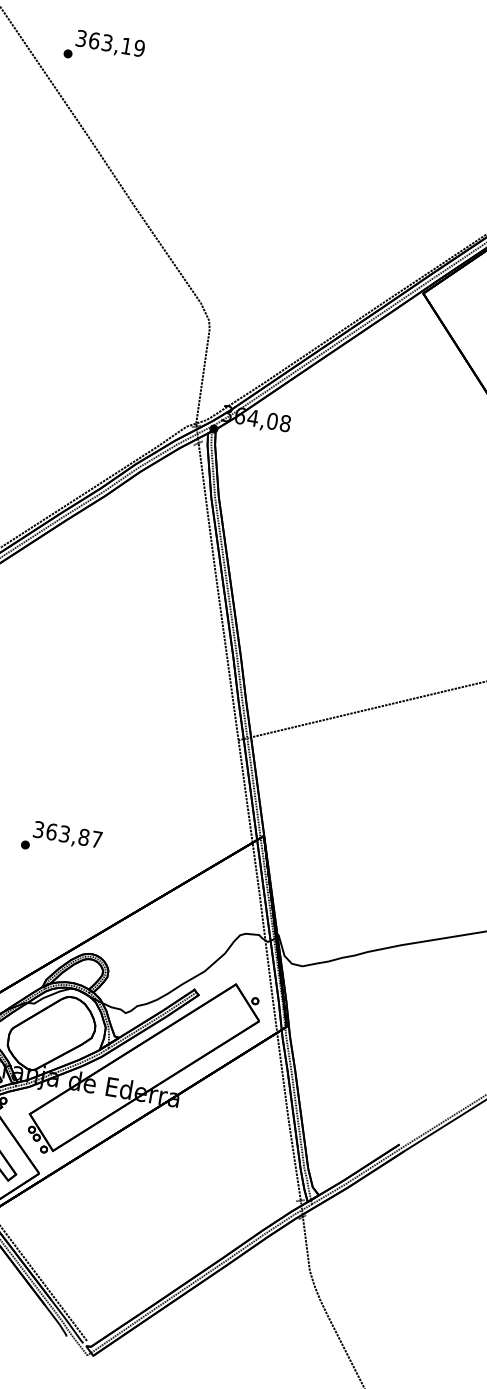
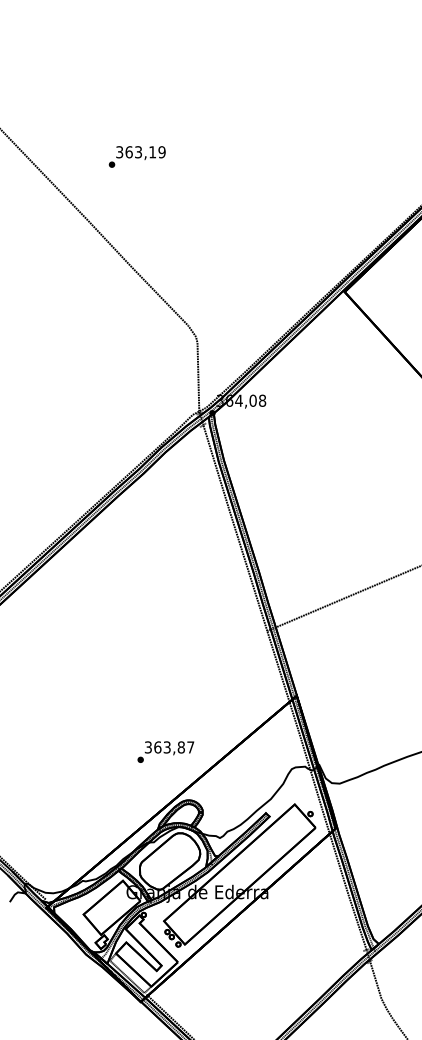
text: (103, 48) -> (136, 156), moved
text: (61, 839) -> (165, 751), moved

